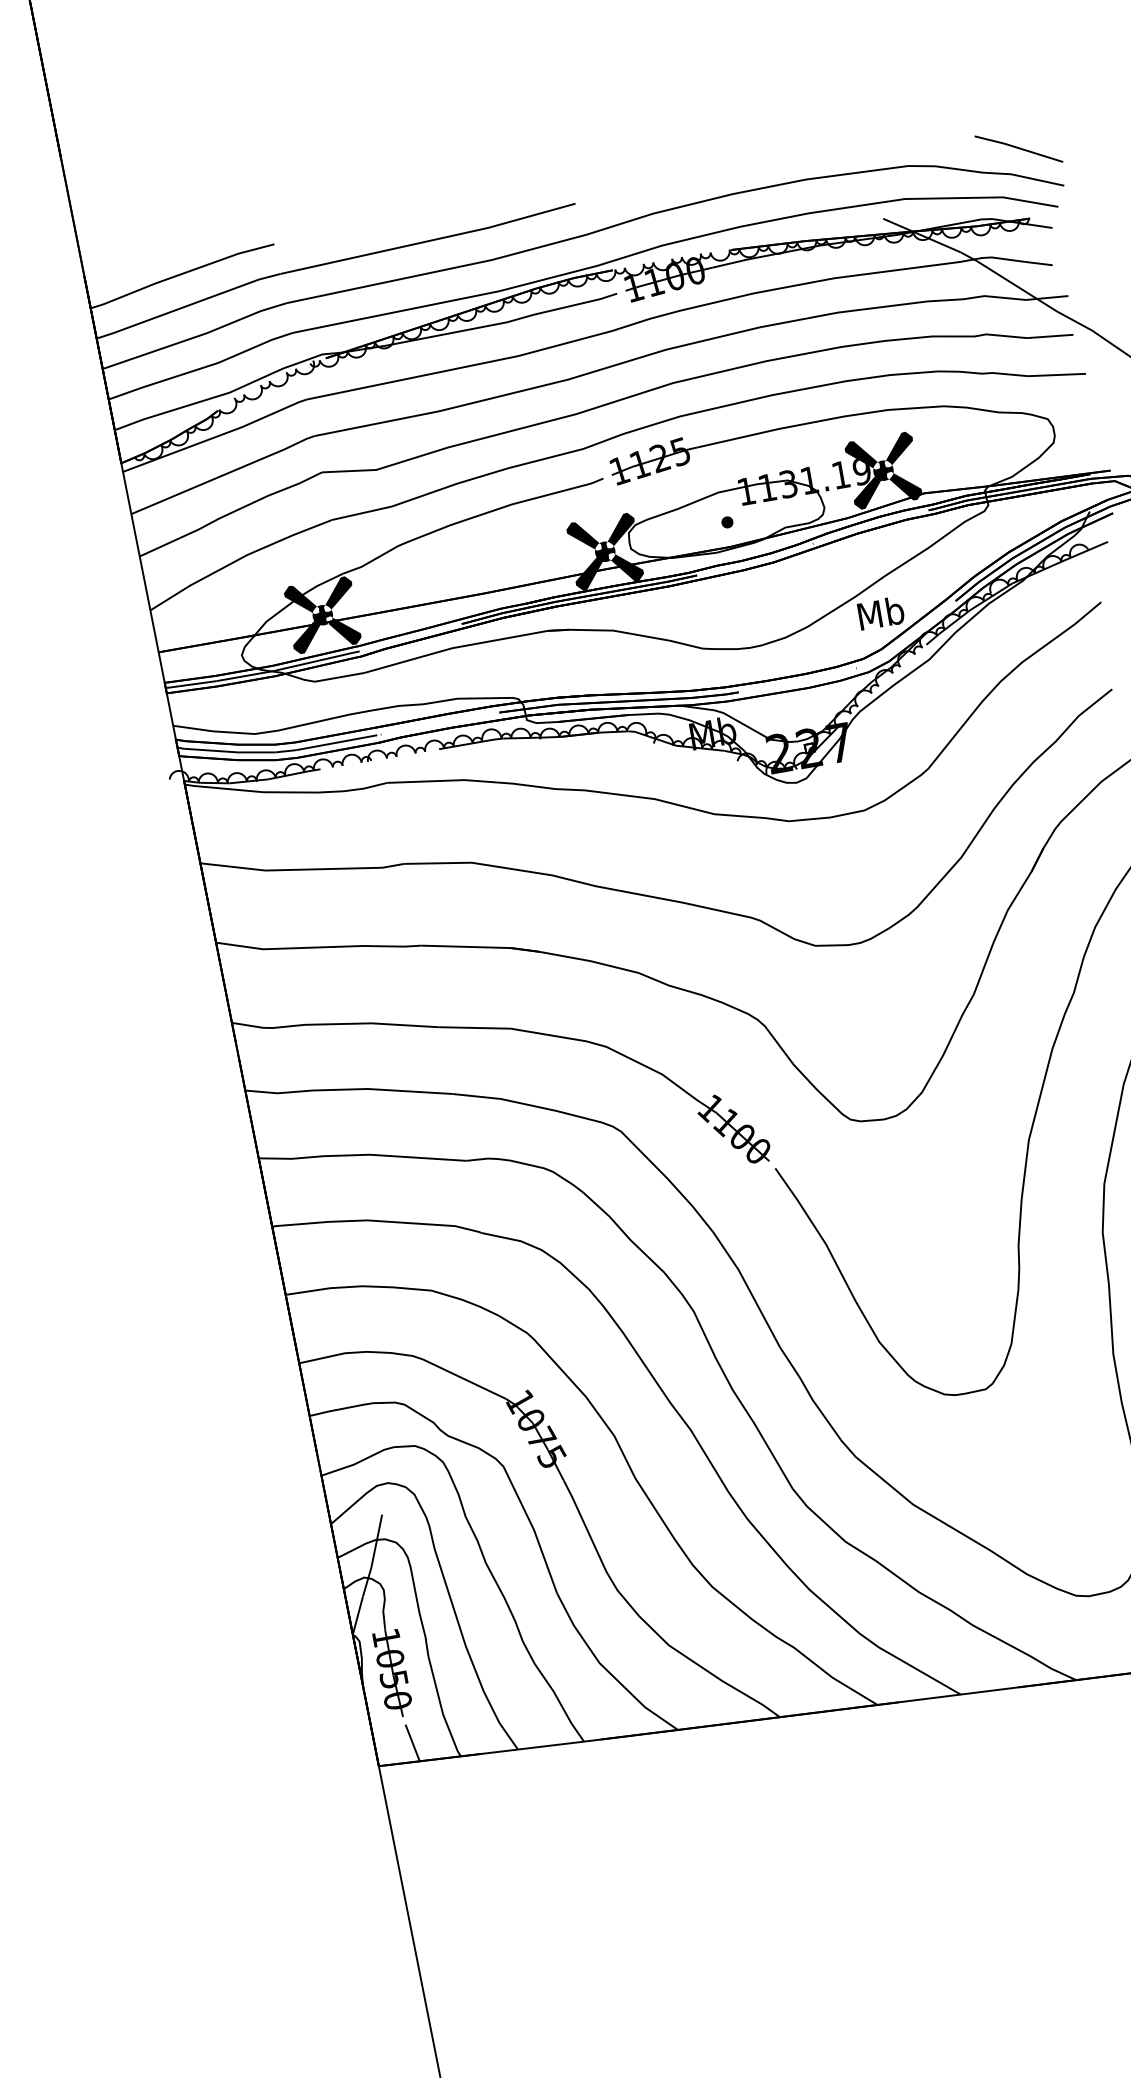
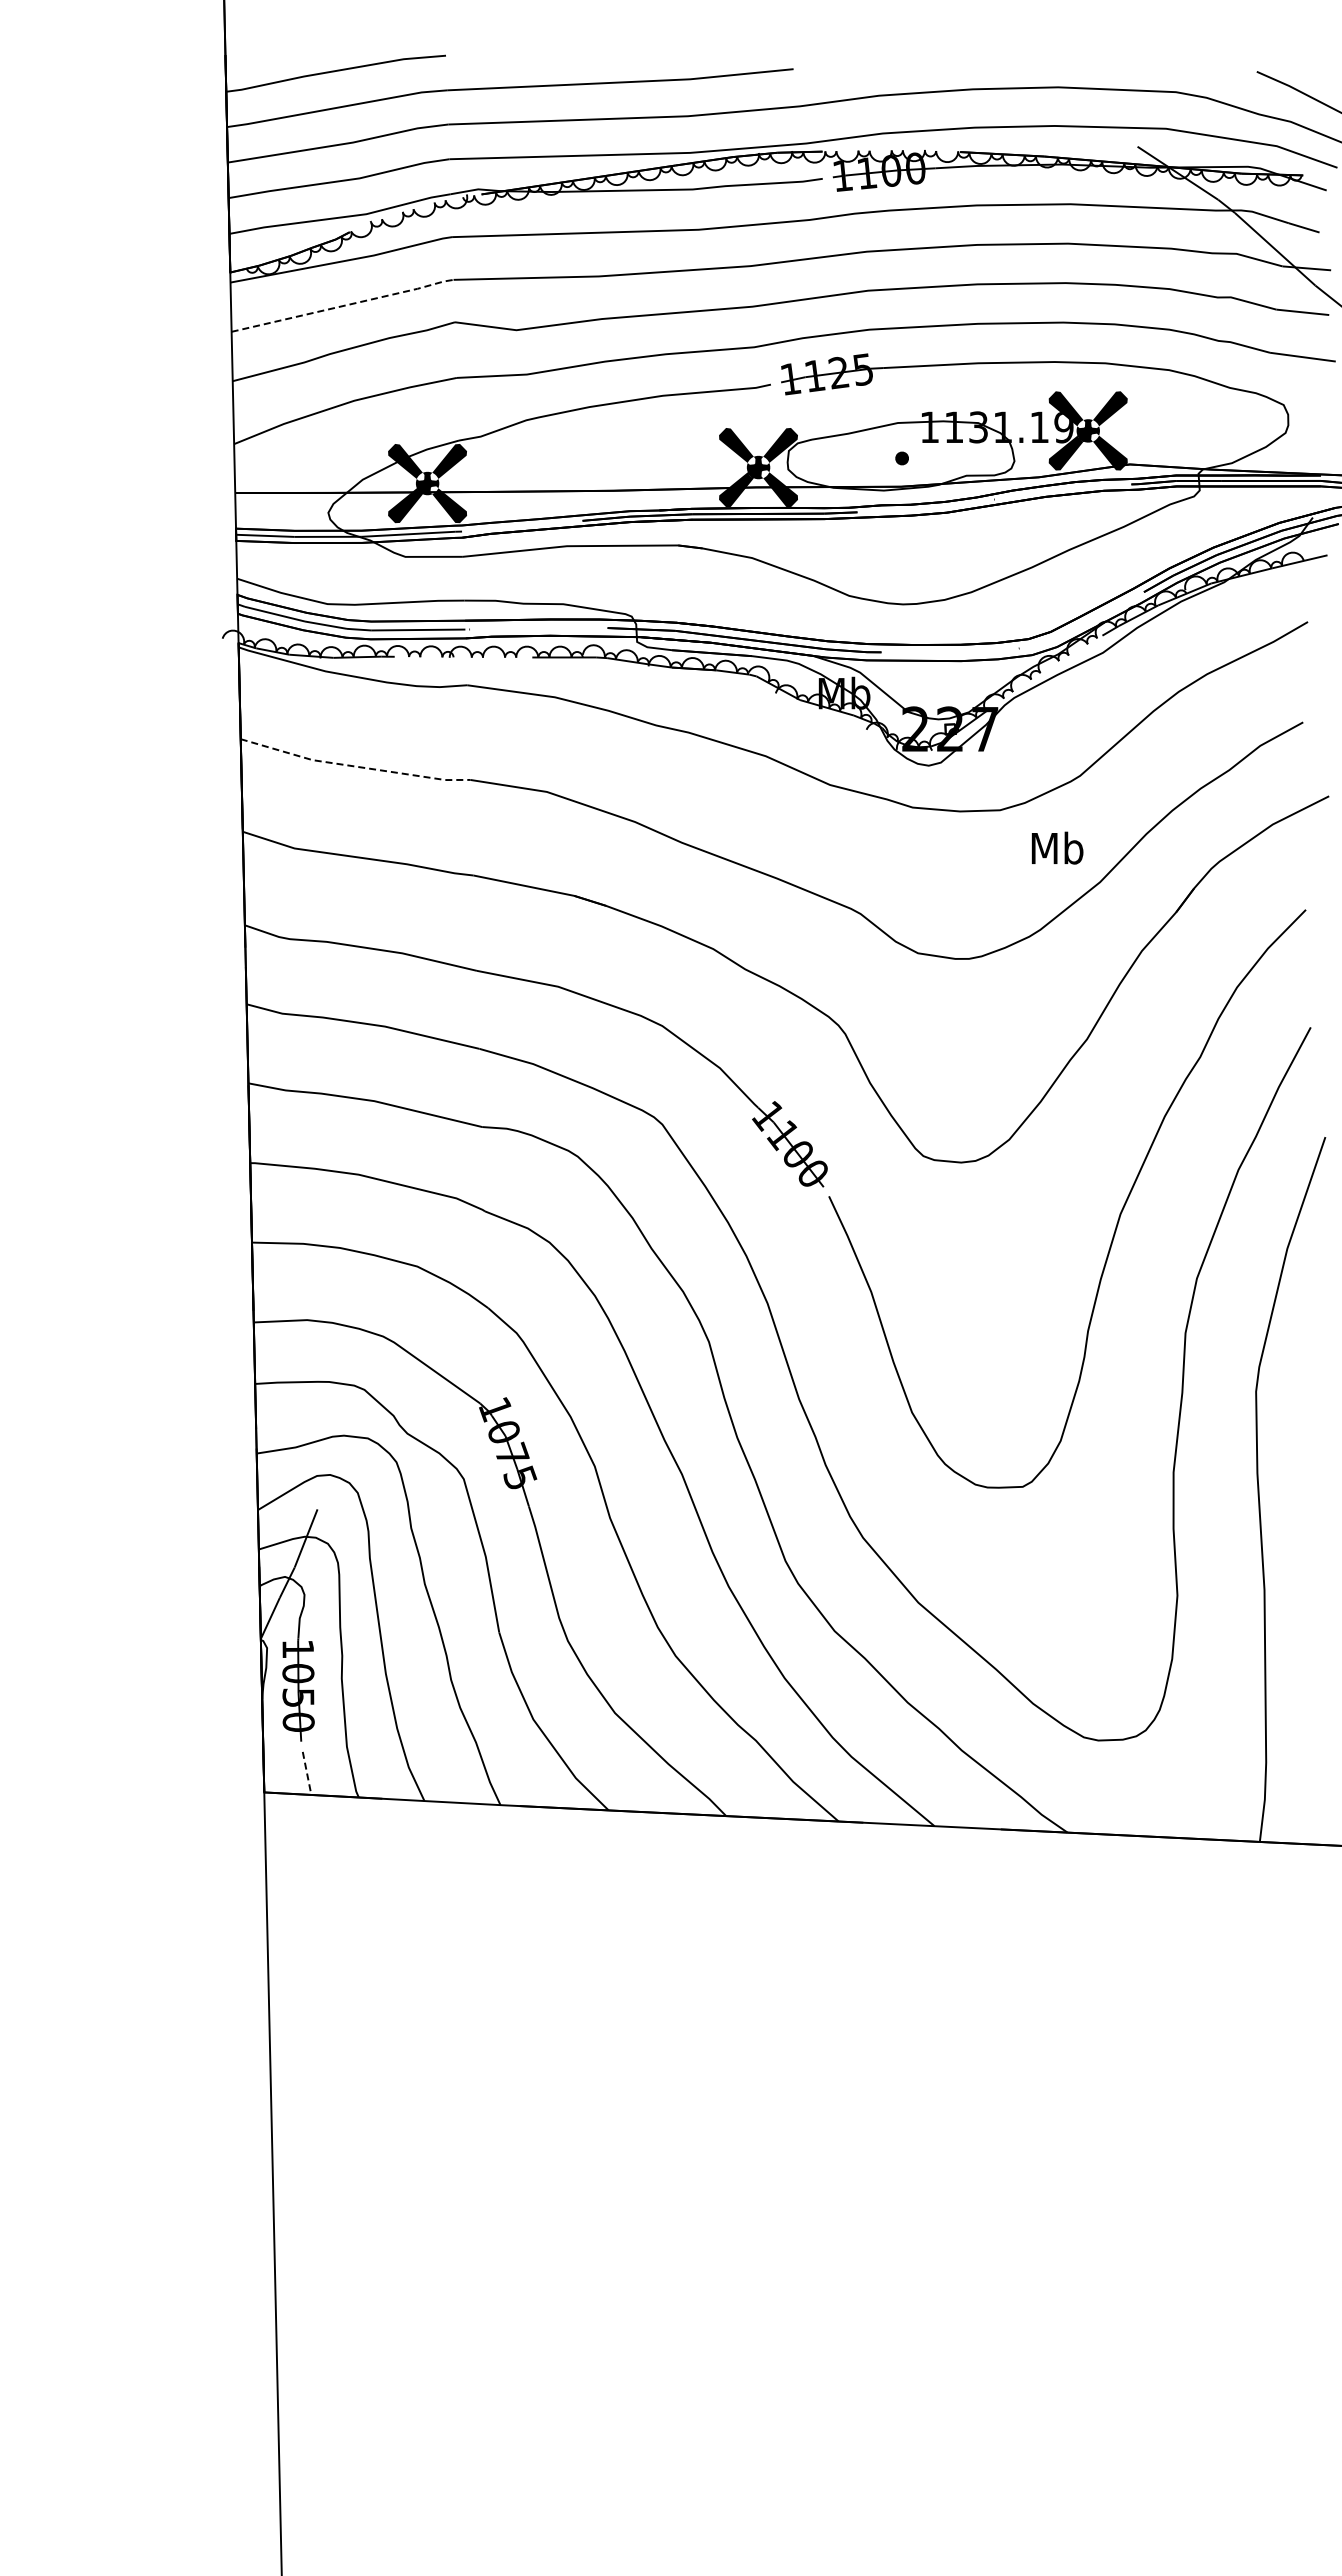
line: (224, 474) -> (344, 305), solid -> dashed
text: (880, 612) -> (1057, 847), moved
line: (302, 869) -> (354, 766), solid -> dashed
line: (413, 1743) -> (307, 1773), solid -> dashed

